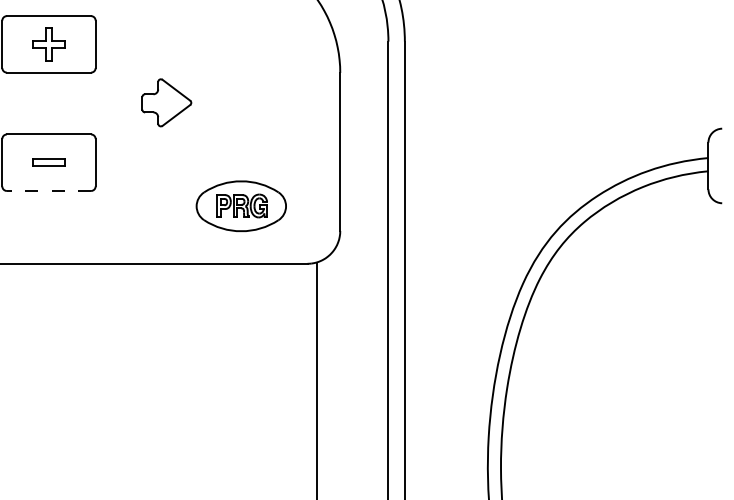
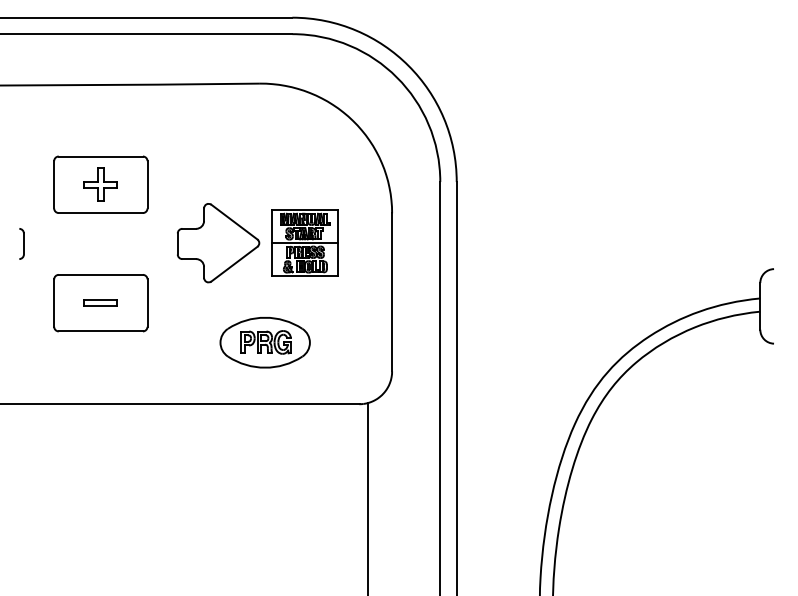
part: (252, 102) -> (304, 242), added
part: (166, 103) -> (218, 243), size x1.67
line: (48, 191) -> (100, 331), dashed -> solid
part: (240, 206) -> (264, 342), moved

